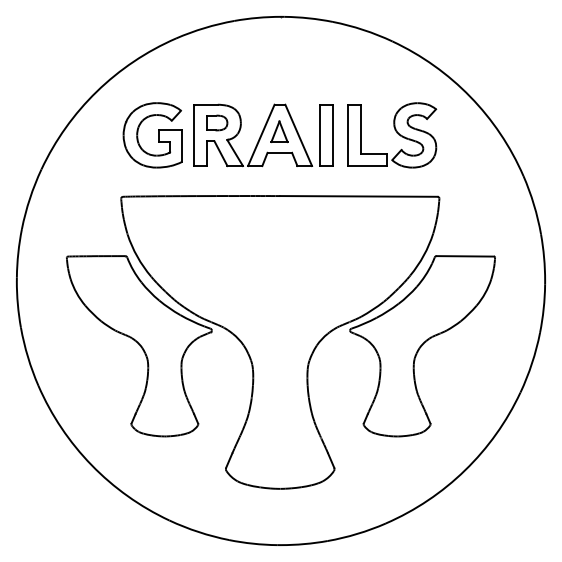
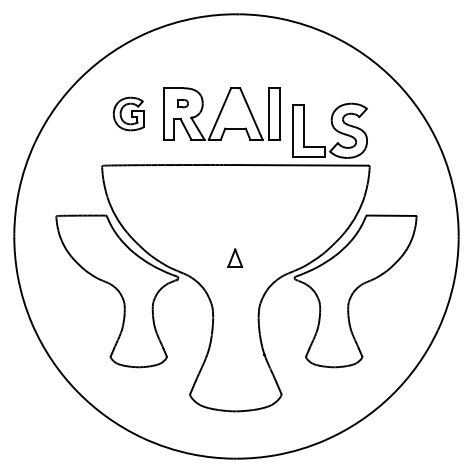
part: (217, 122) -> (183, 103), size x0.6
part: (279, 131) -> (235, 257), moved
part: (152, 135) -> (128, 114), size x0.6
part: (392, 135) -> (330, 130), moved

